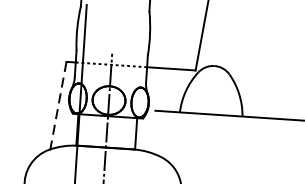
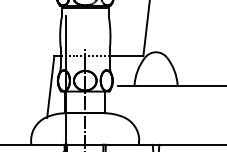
line: (57, 106) -> (50, 87), dashed -> solid

